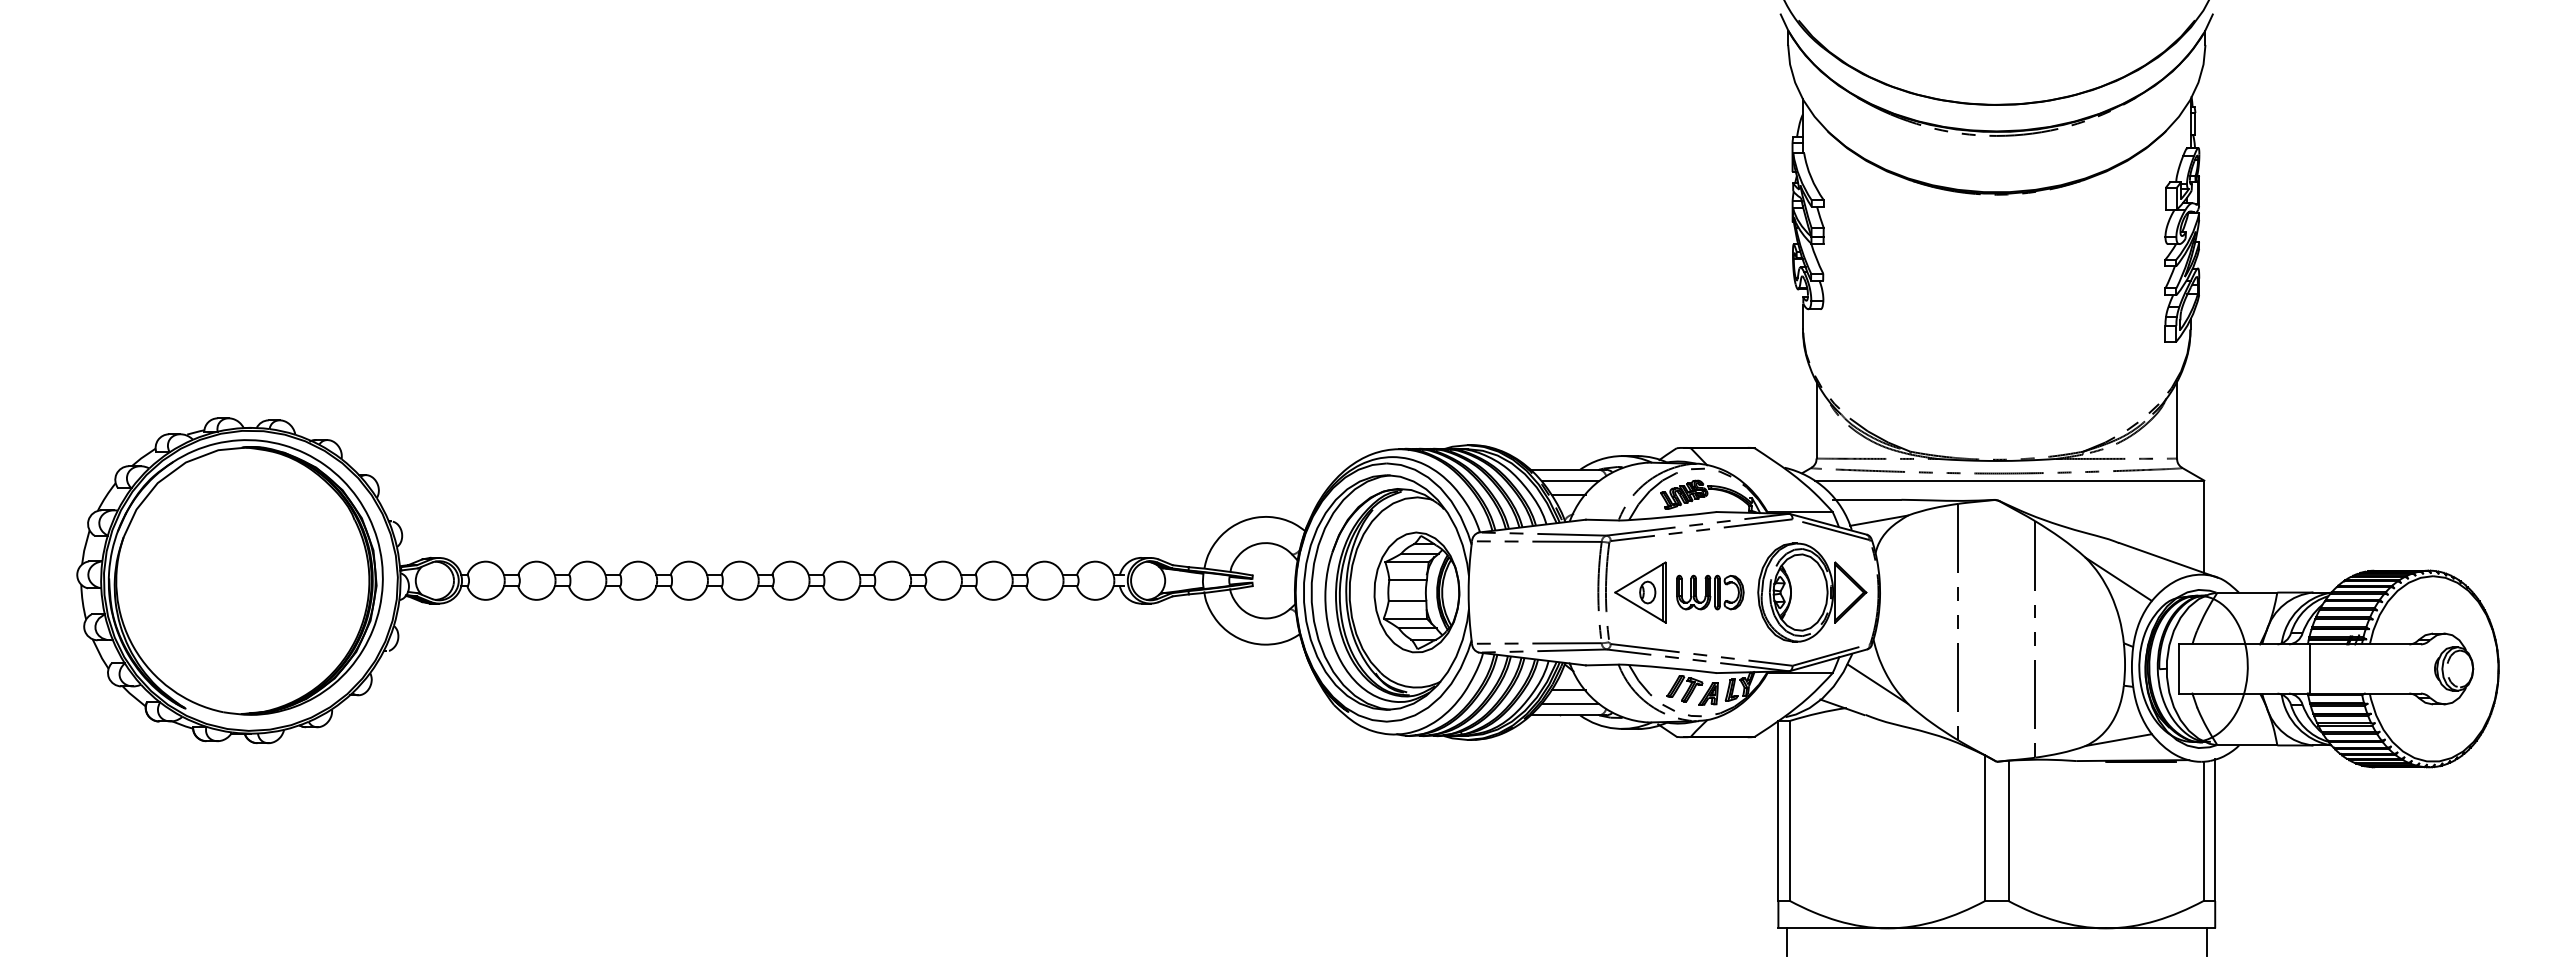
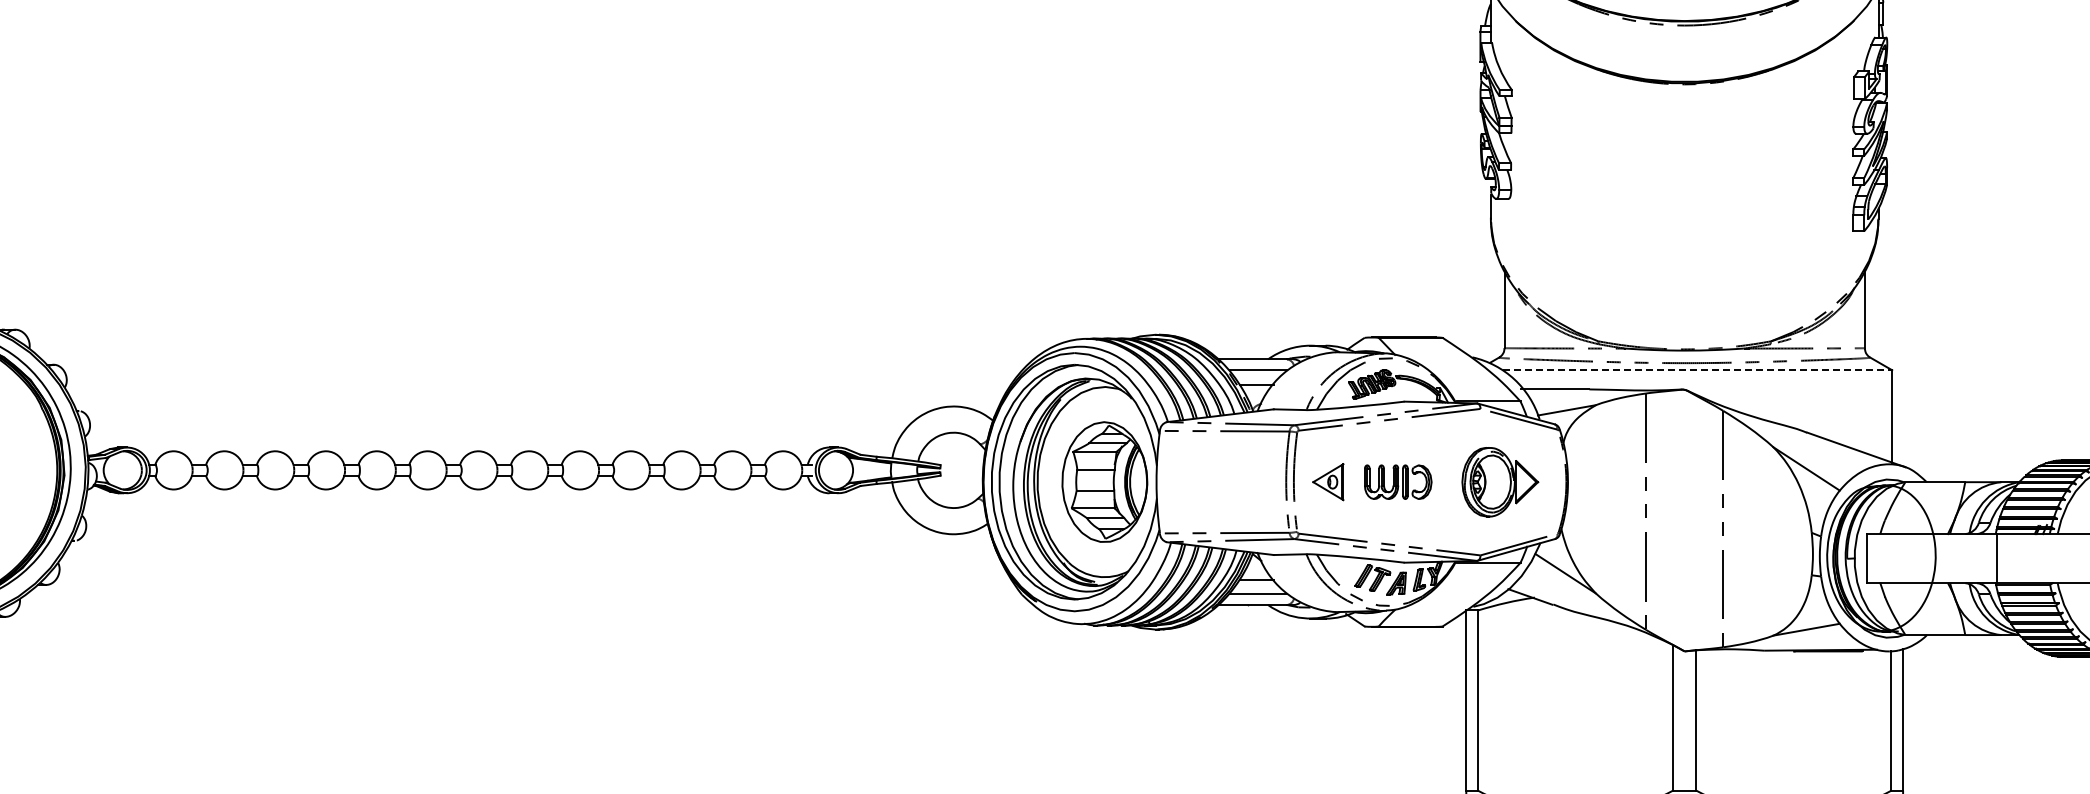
line: (2009, 480) -> (1697, 370), solid -> dashed
part: (1640, 592) -> (1328, 482), size x0.6
part: (1812, 592) -> (1500, 482), size x0.7

